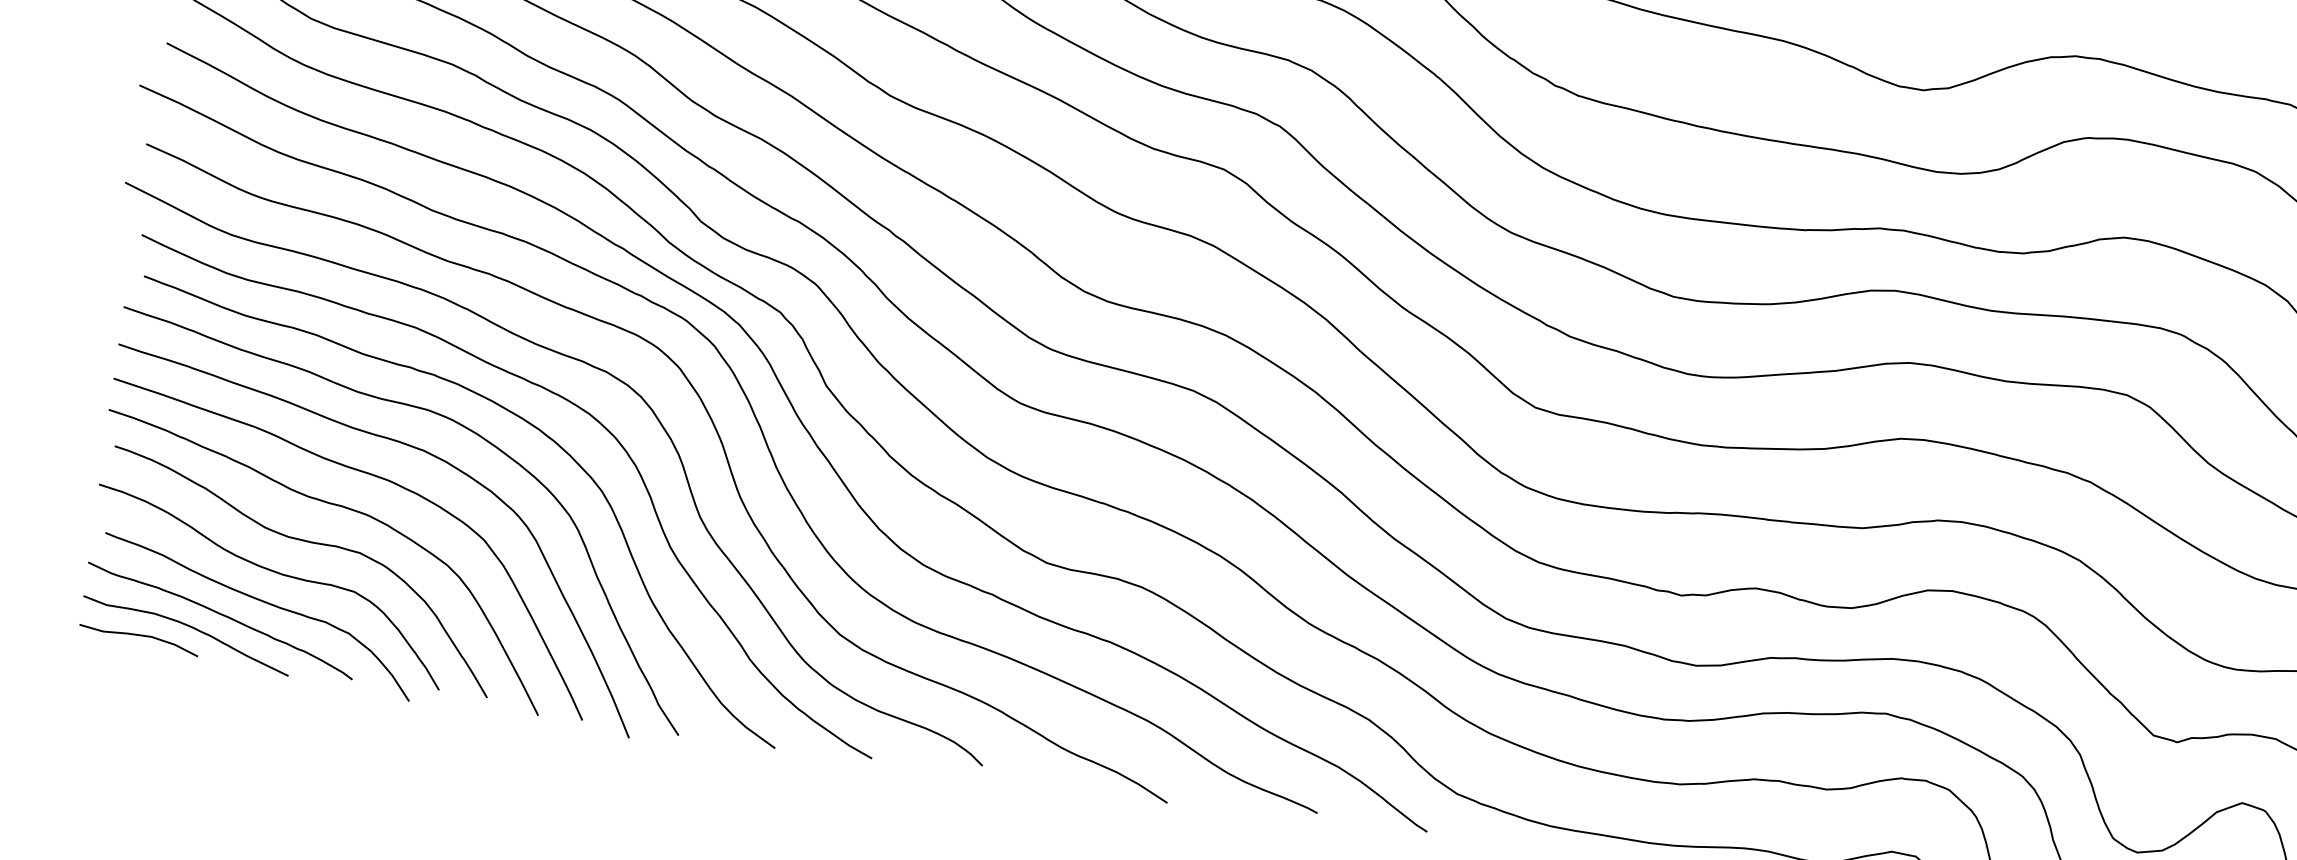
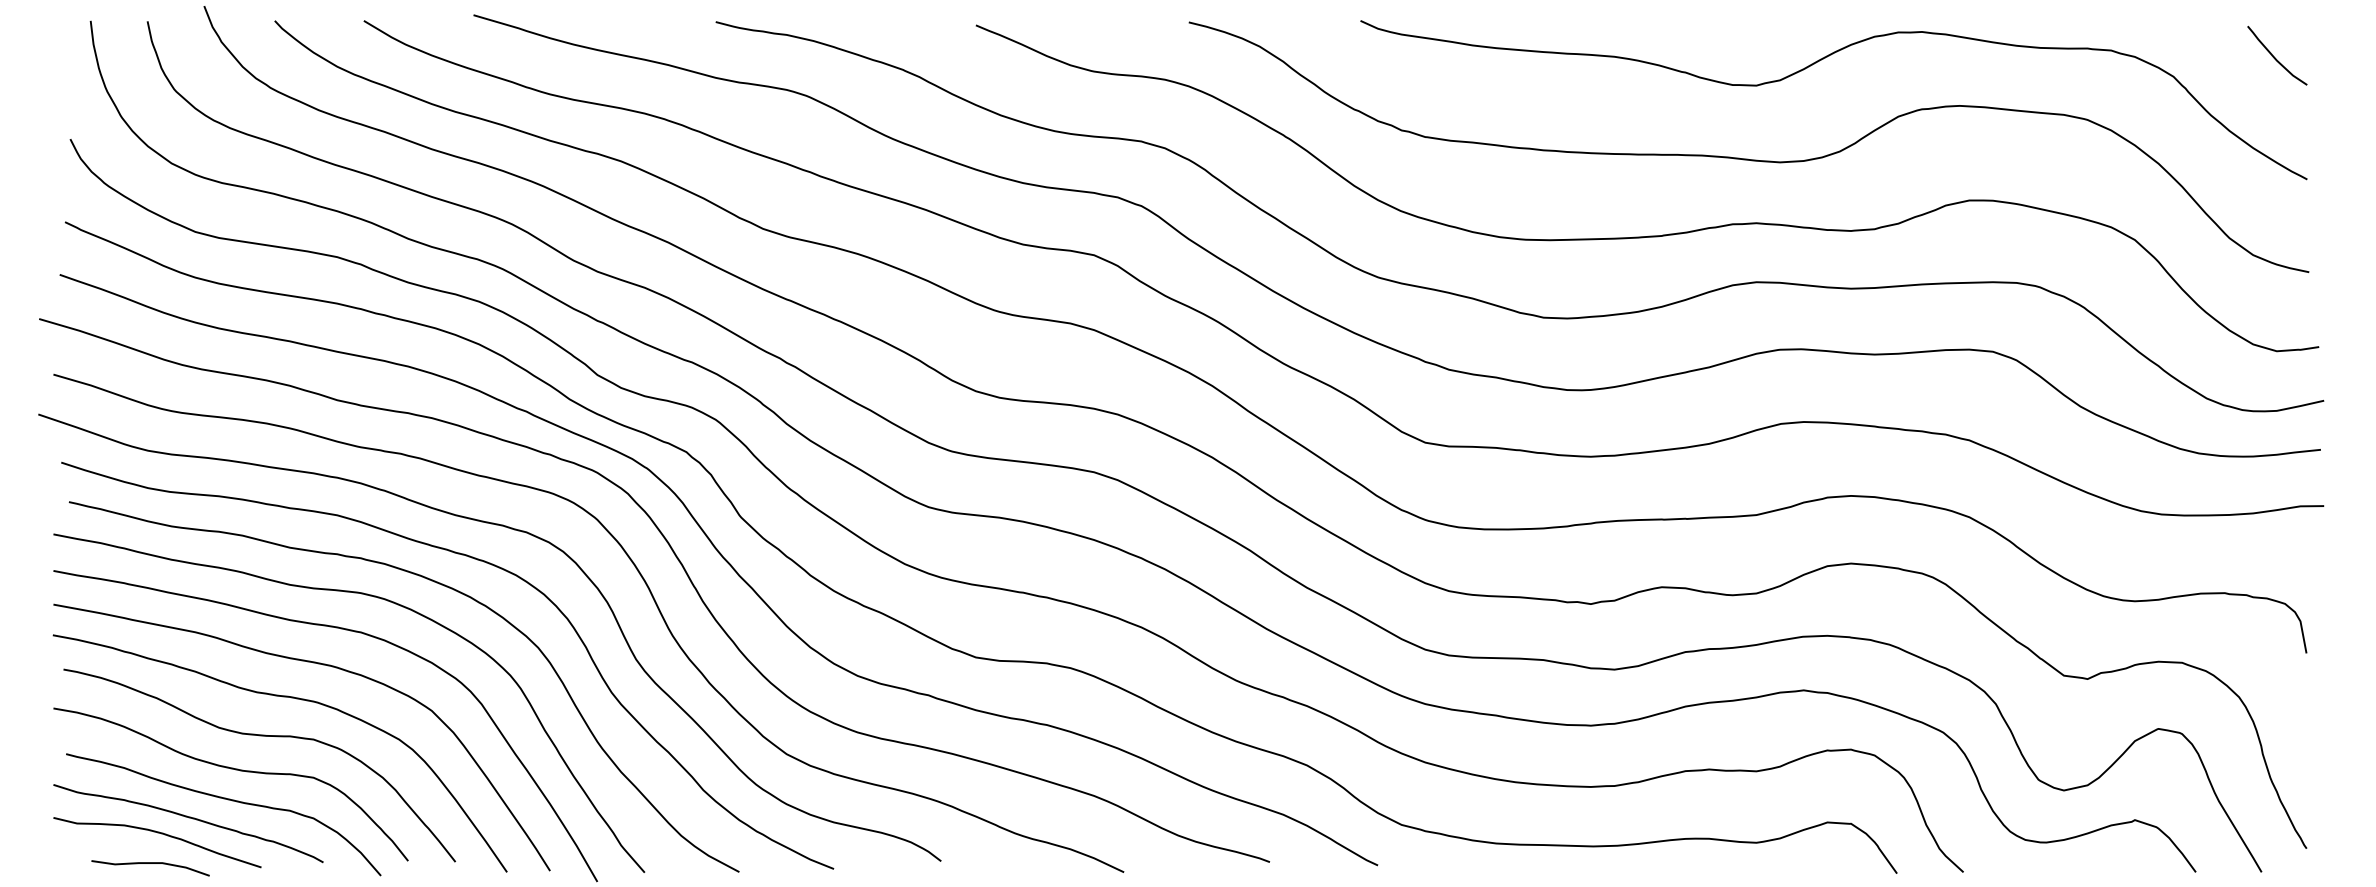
curve: (139, 635) -> (150, 863), moved

